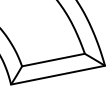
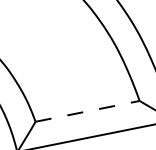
line: (53, 60) -> (87, 112), solid -> dashed

